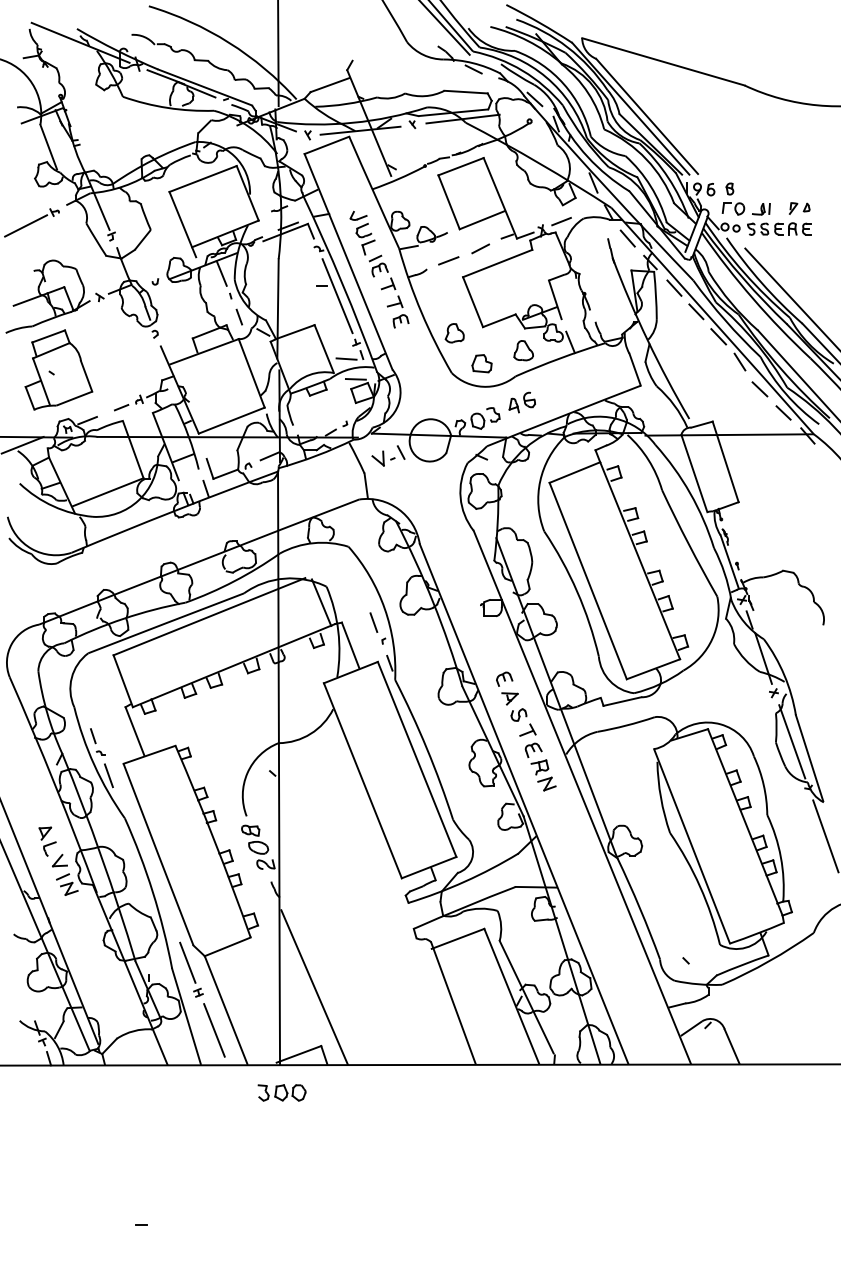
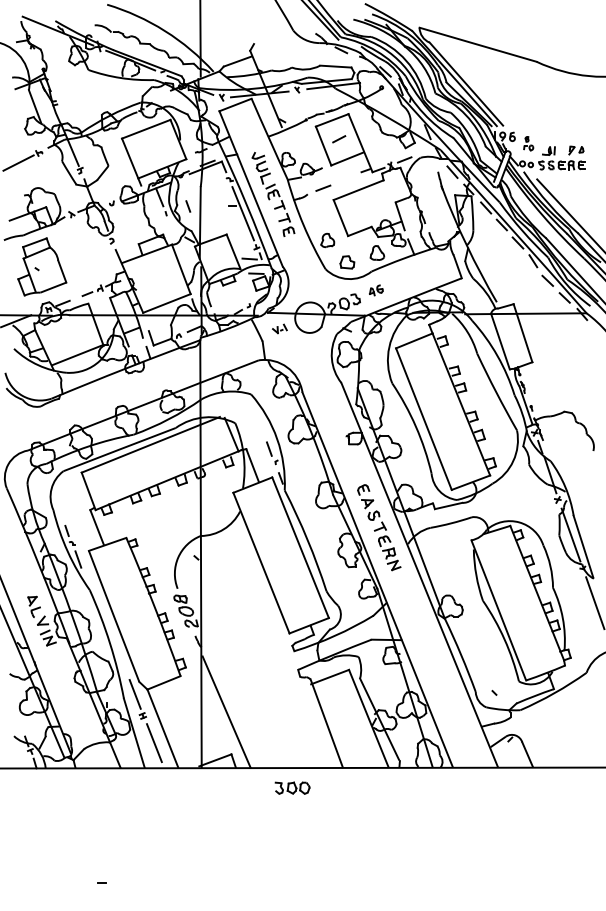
part: (733, 198) -> (528, 143), size x0.6
line: (480, 248) -> (339, 138), moved
line: (239, 316) -> (188, 206), moved
part: (521, 402) -> (375, 290), size x0.7
part: (388, 455) -> (279, 328), size x0.6
part: (281, 1092) -> (292, 787), moved

